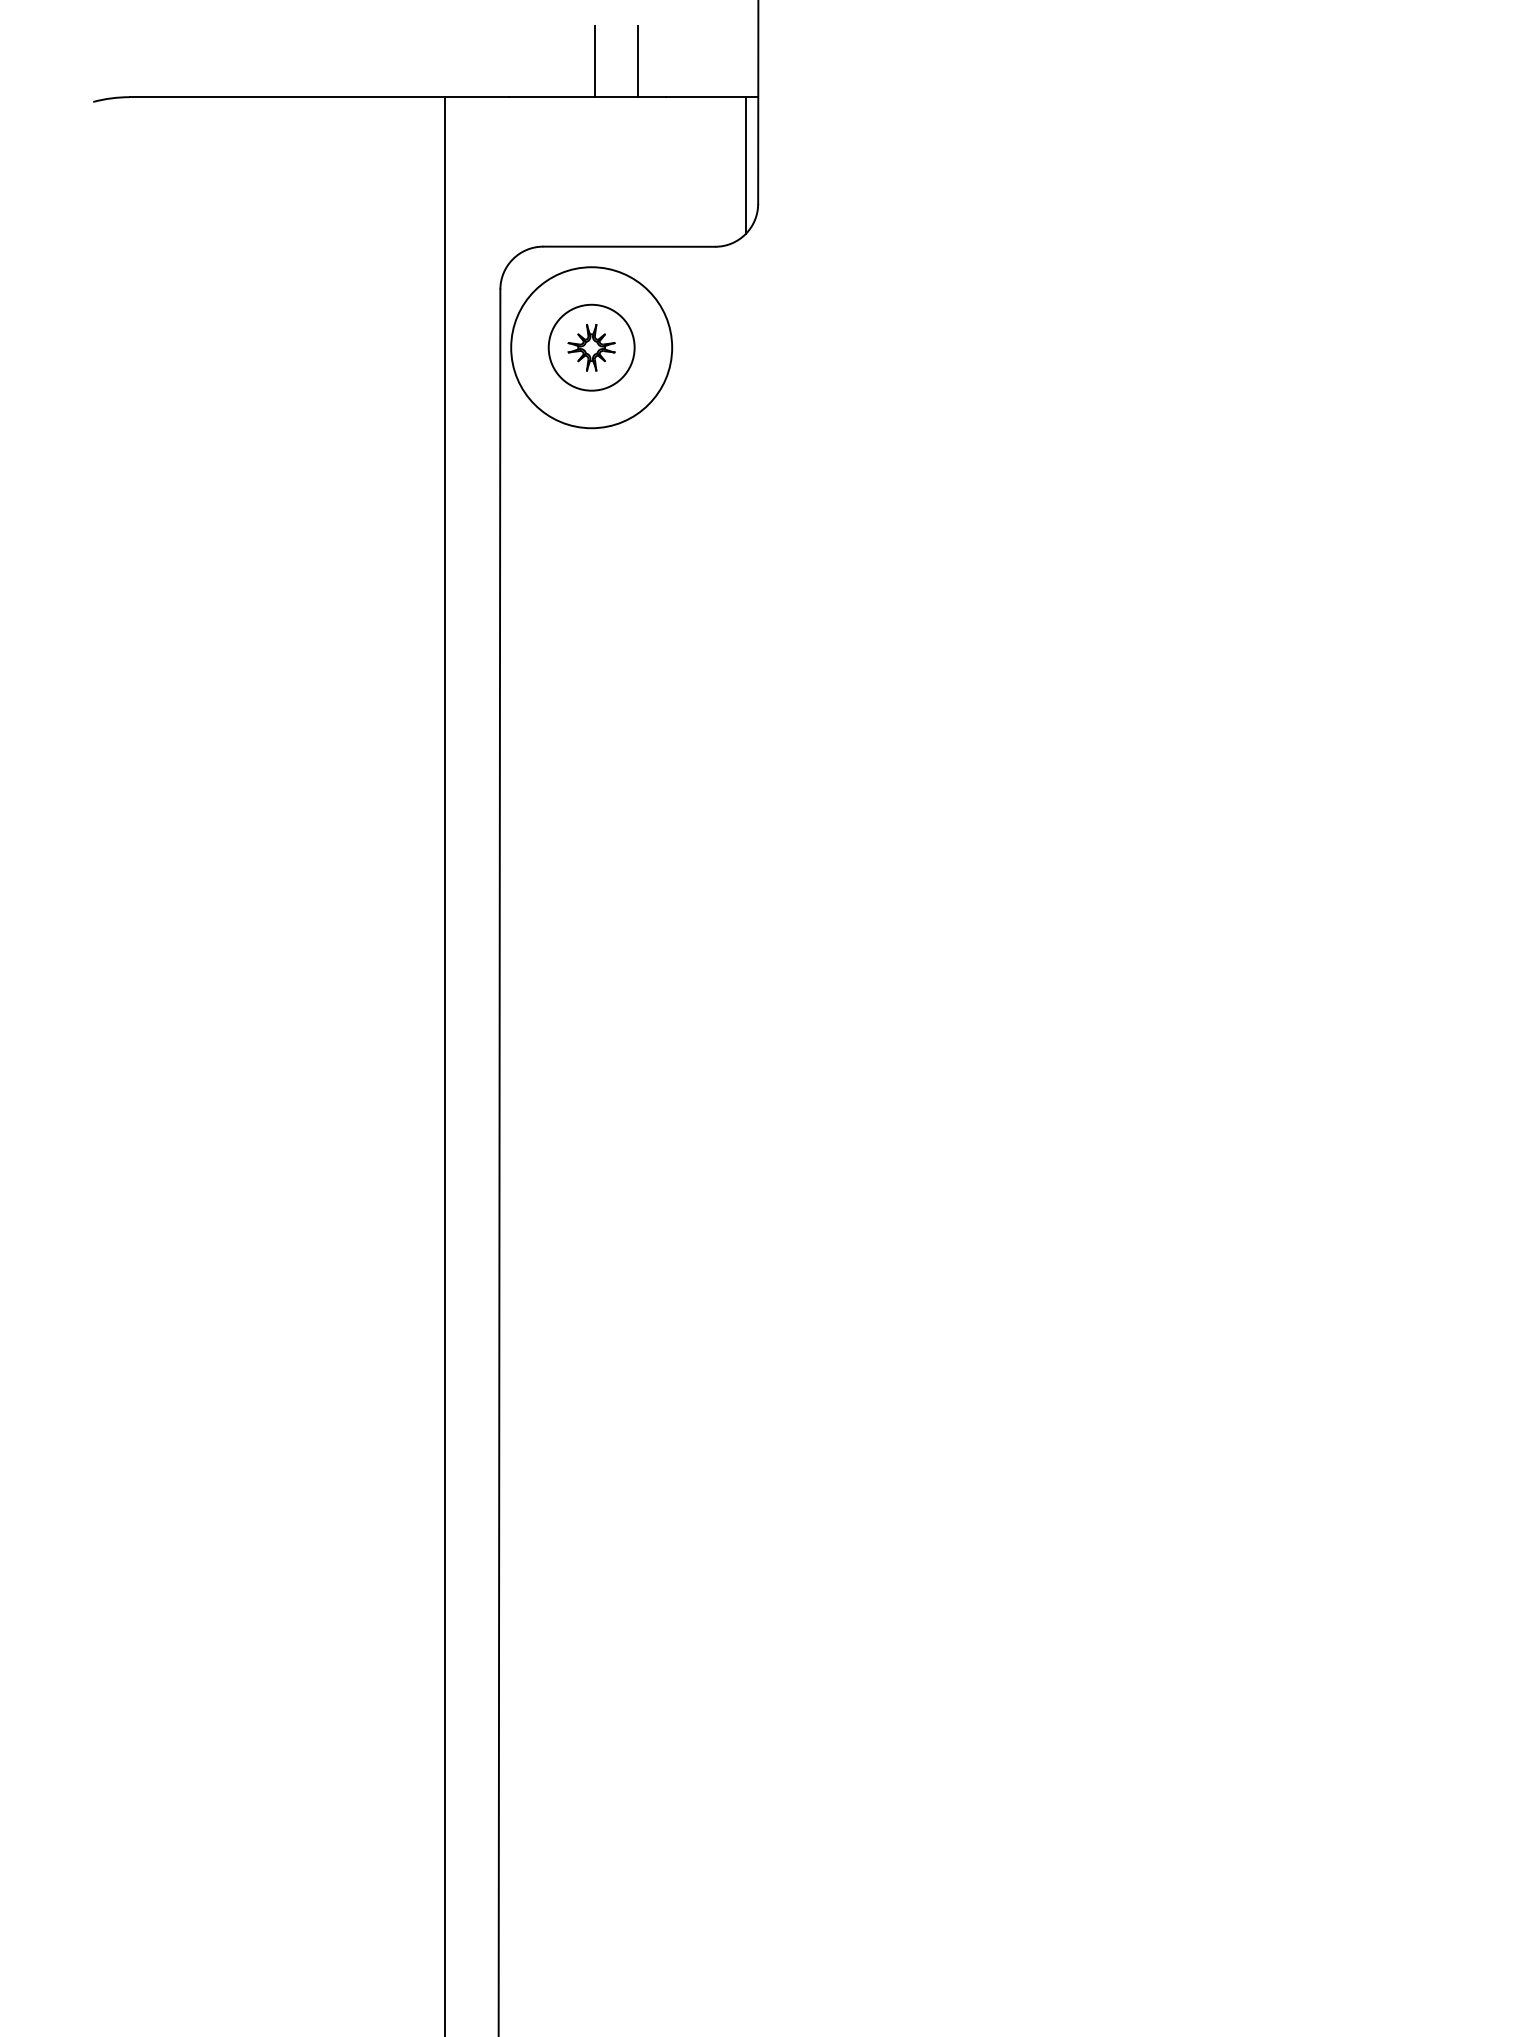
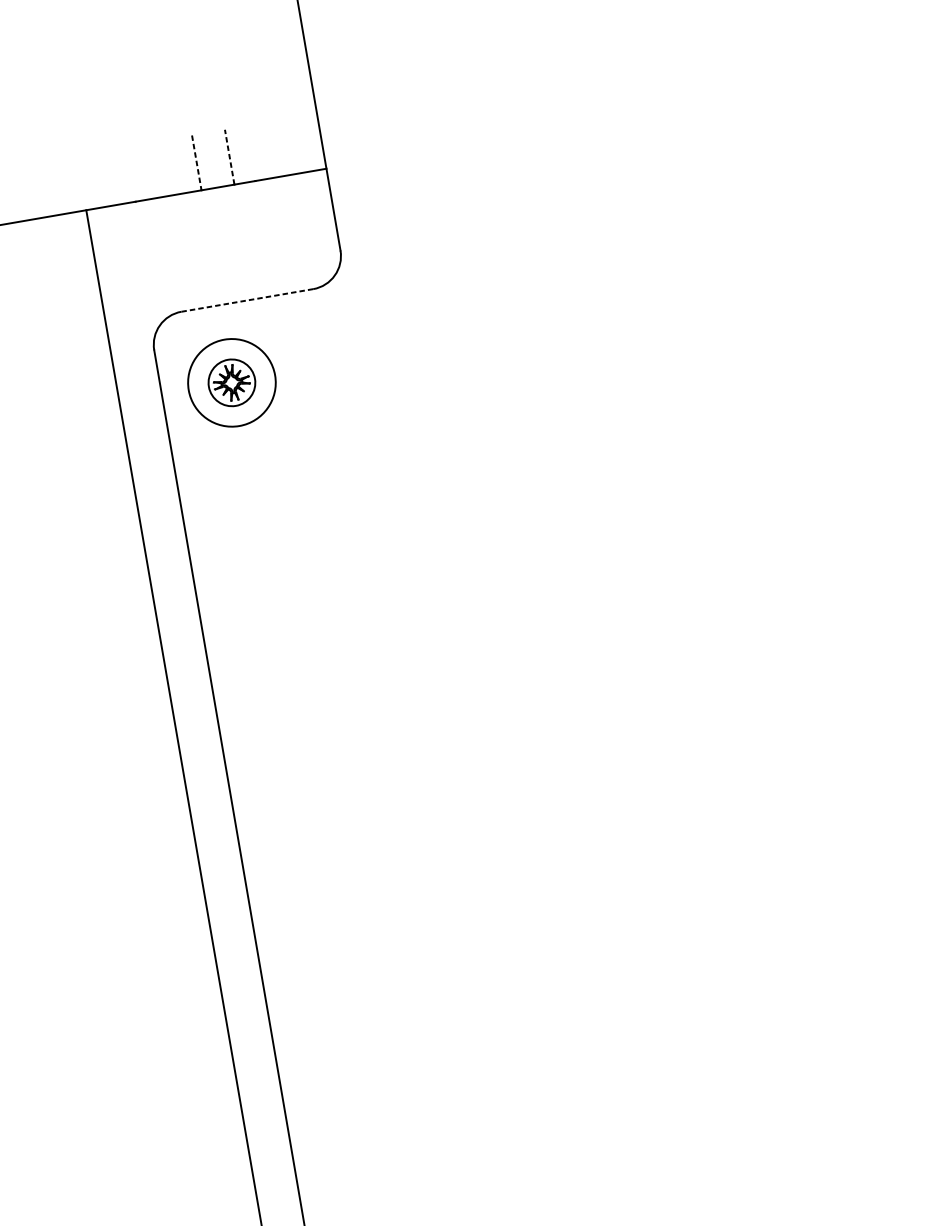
line: (595, 61) -> (196, 162), solid -> dashed
line: (638, 61) -> (229, 157), solid -> dashed
line: (745, 165) -> (325, 222), removed
line: (629, 246) -> (247, 300), solid -> dashed
circle: (591, 347) -> (231, 382), size x0.7
circle: (591, 347) -> (231, 382), size x0.7

